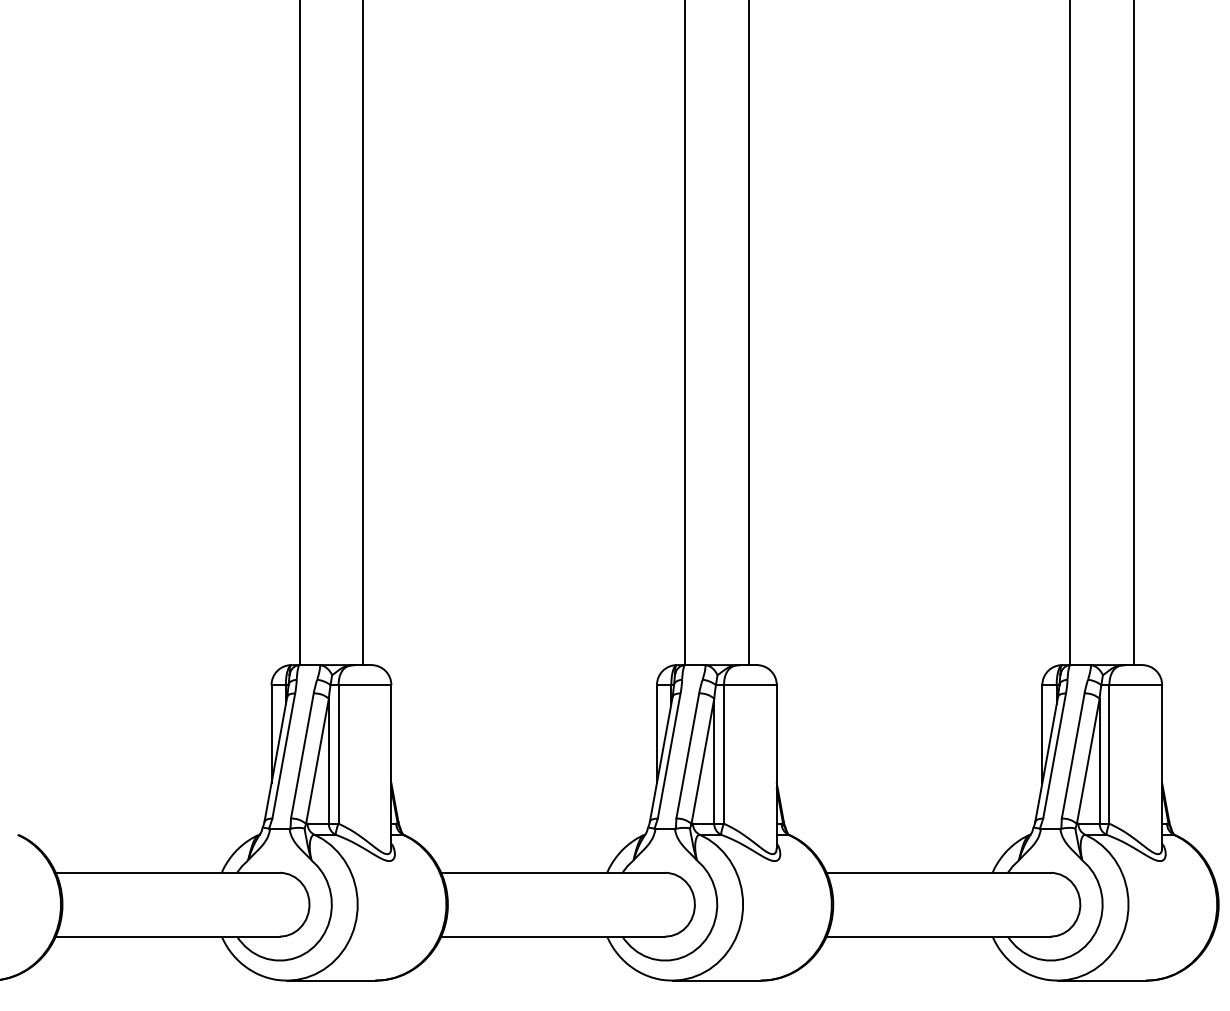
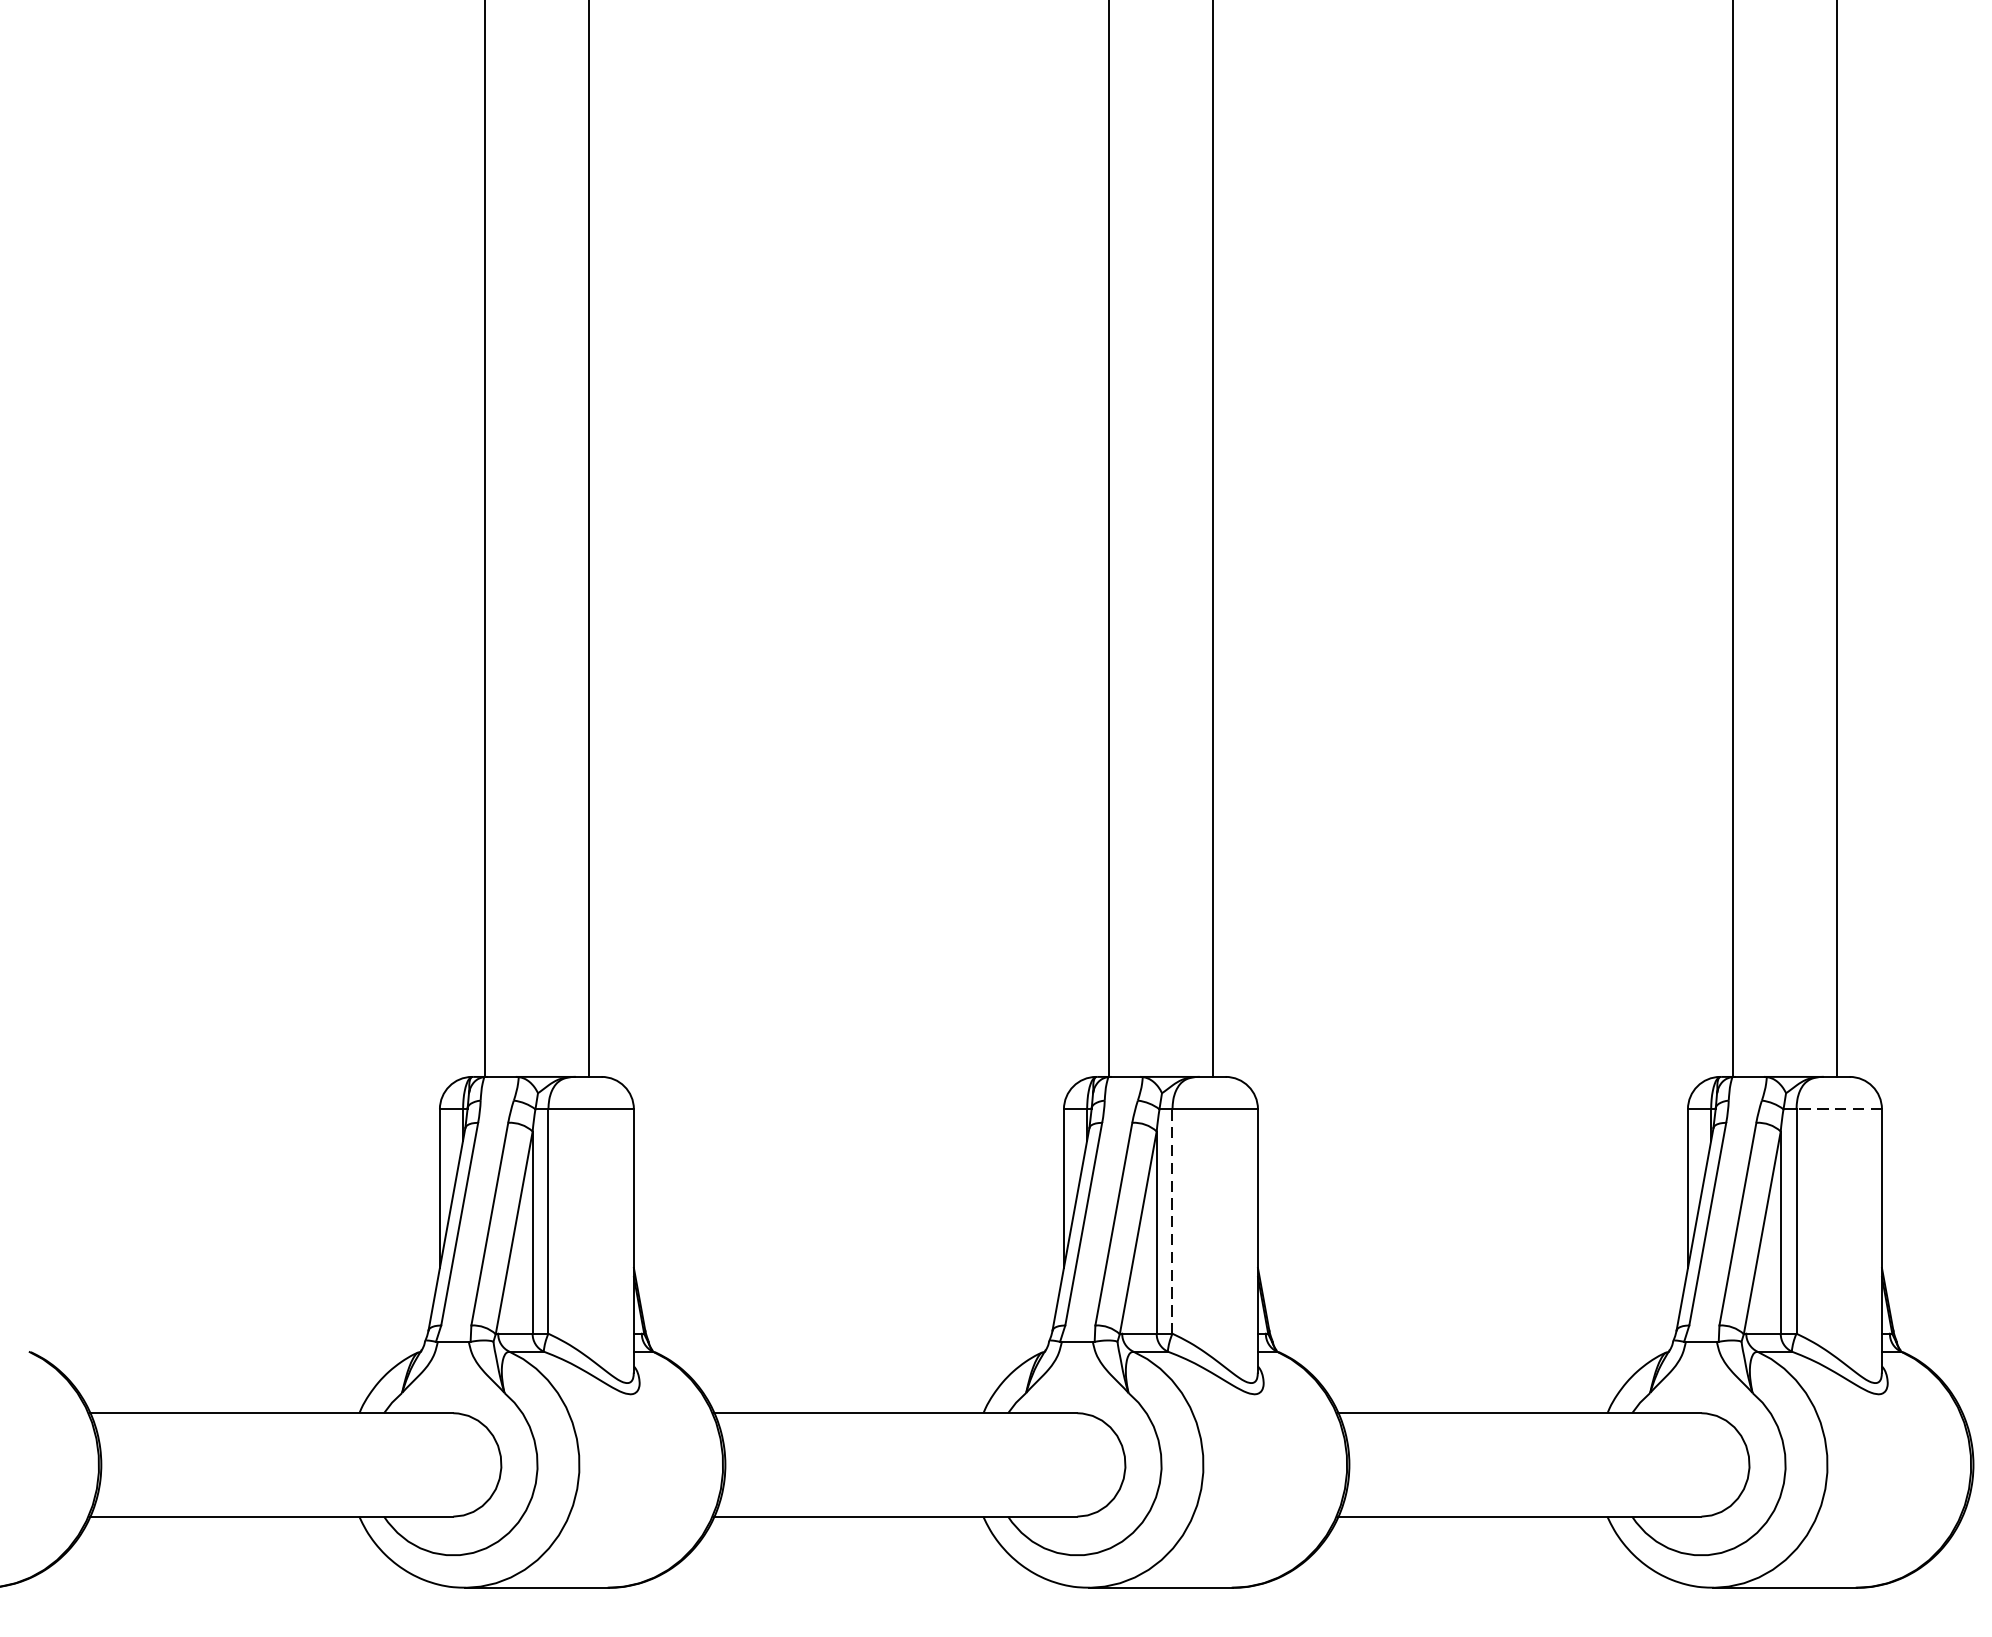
line: (1135, 685) -> (1838, 1109), solid -> dashed
line: (723, 754) -> (1171, 1221), solid -> dashed

